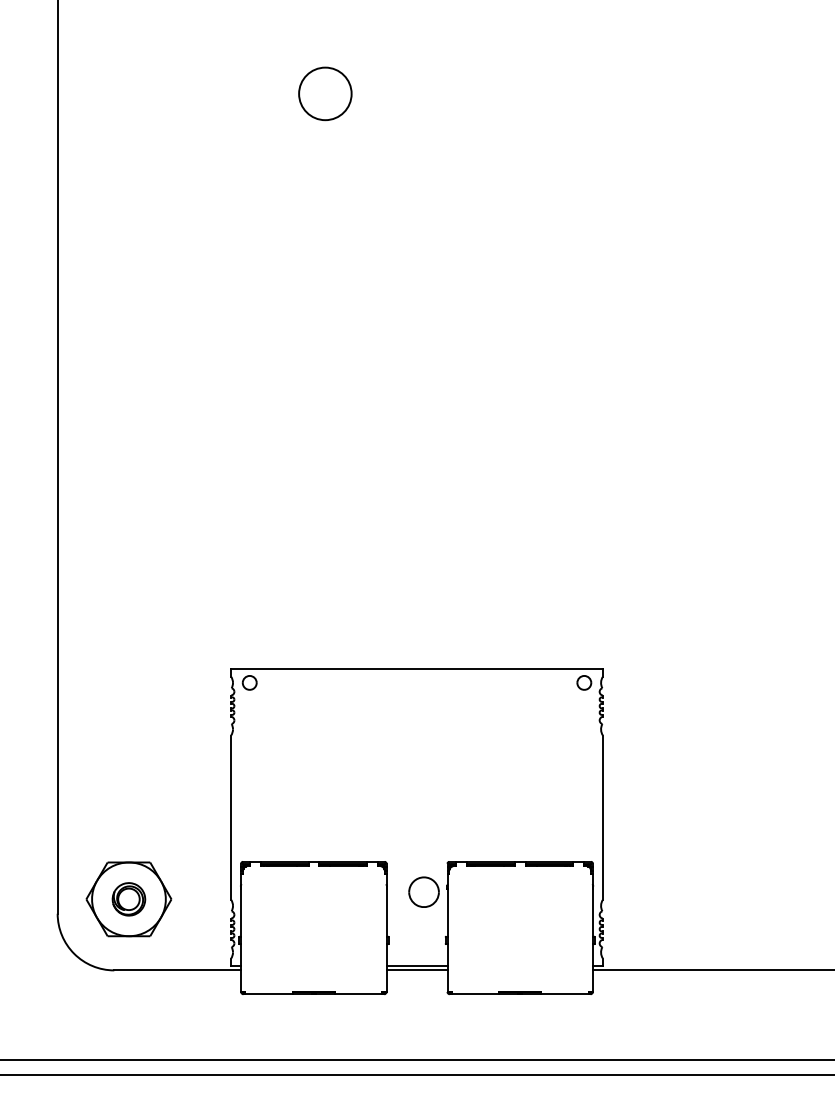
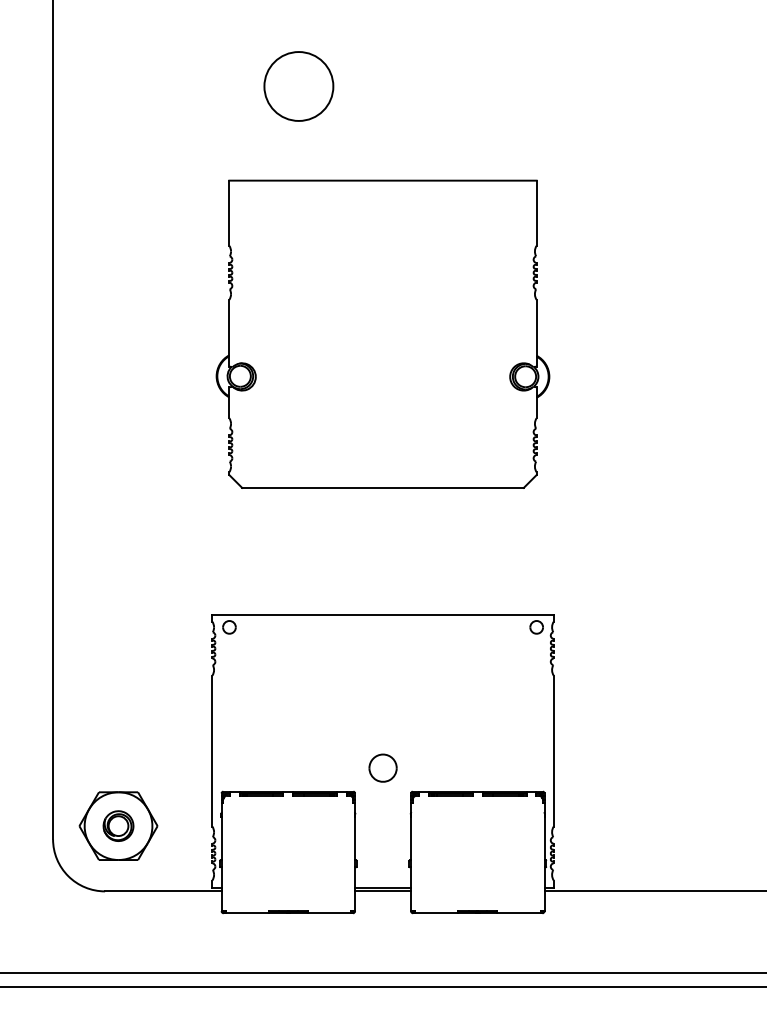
circle: (324, 93) -> (298, 86), size x1.43
part: (416, 363) -> (382, 334), added
part: (423, 891) -> (382, 767), moved

